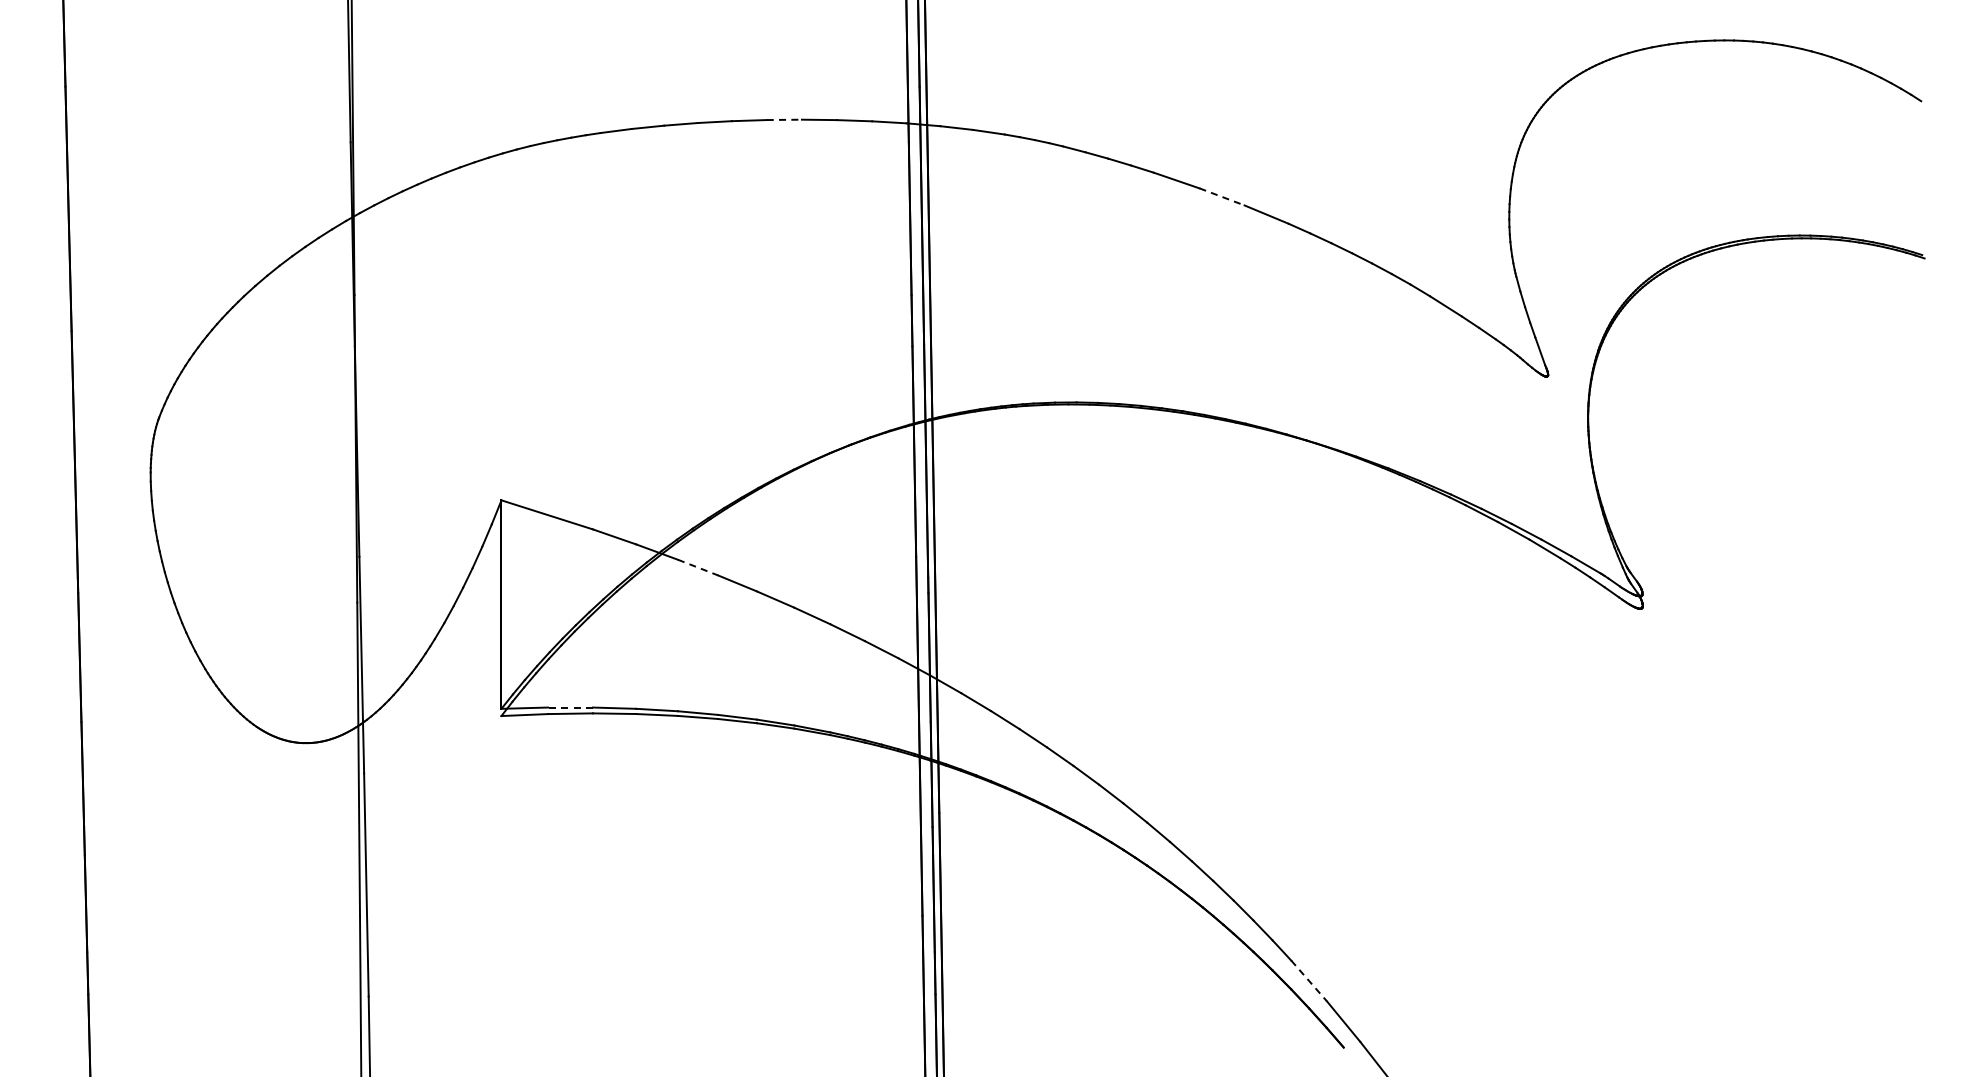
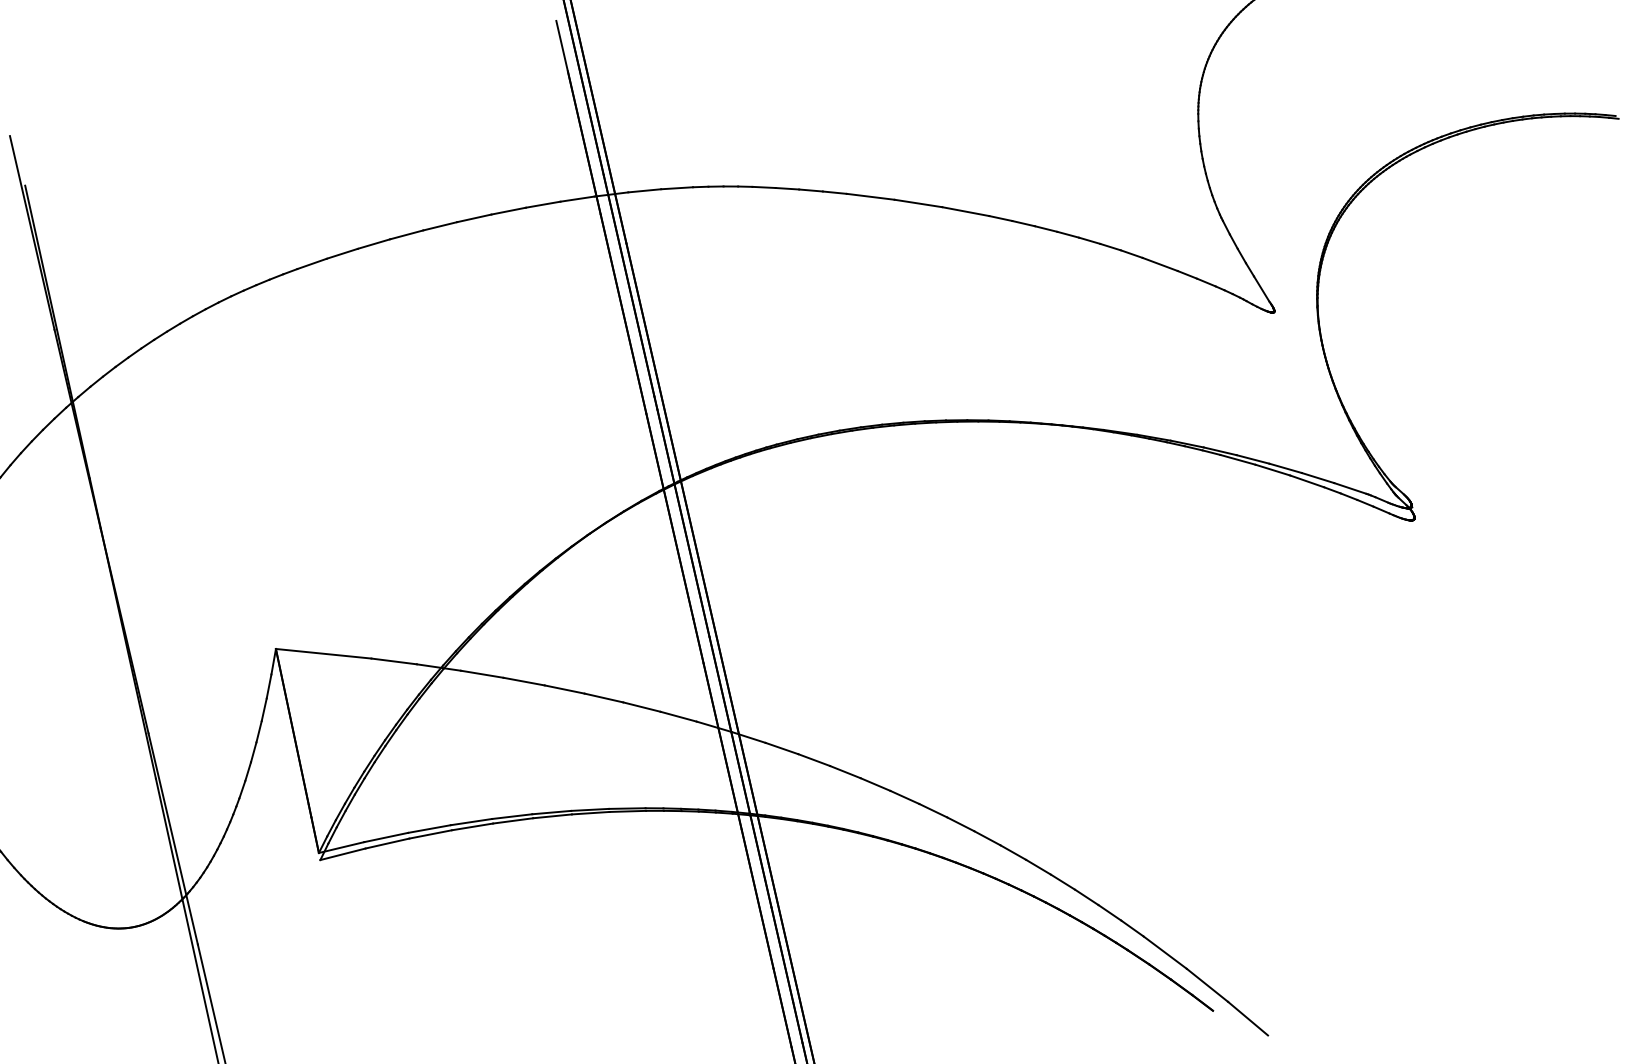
line: (784, 119) -> (474, 217), dashed -> solid
line: (1222, 197) -> (919, 203), dashed -> solid
line: (698, 567) -> (482, 674), dashed -> solid
line: (569, 707) -> (385, 837), dashed -> solid
line: (1308, 980) -> (1164, 952), dashed -> solid

